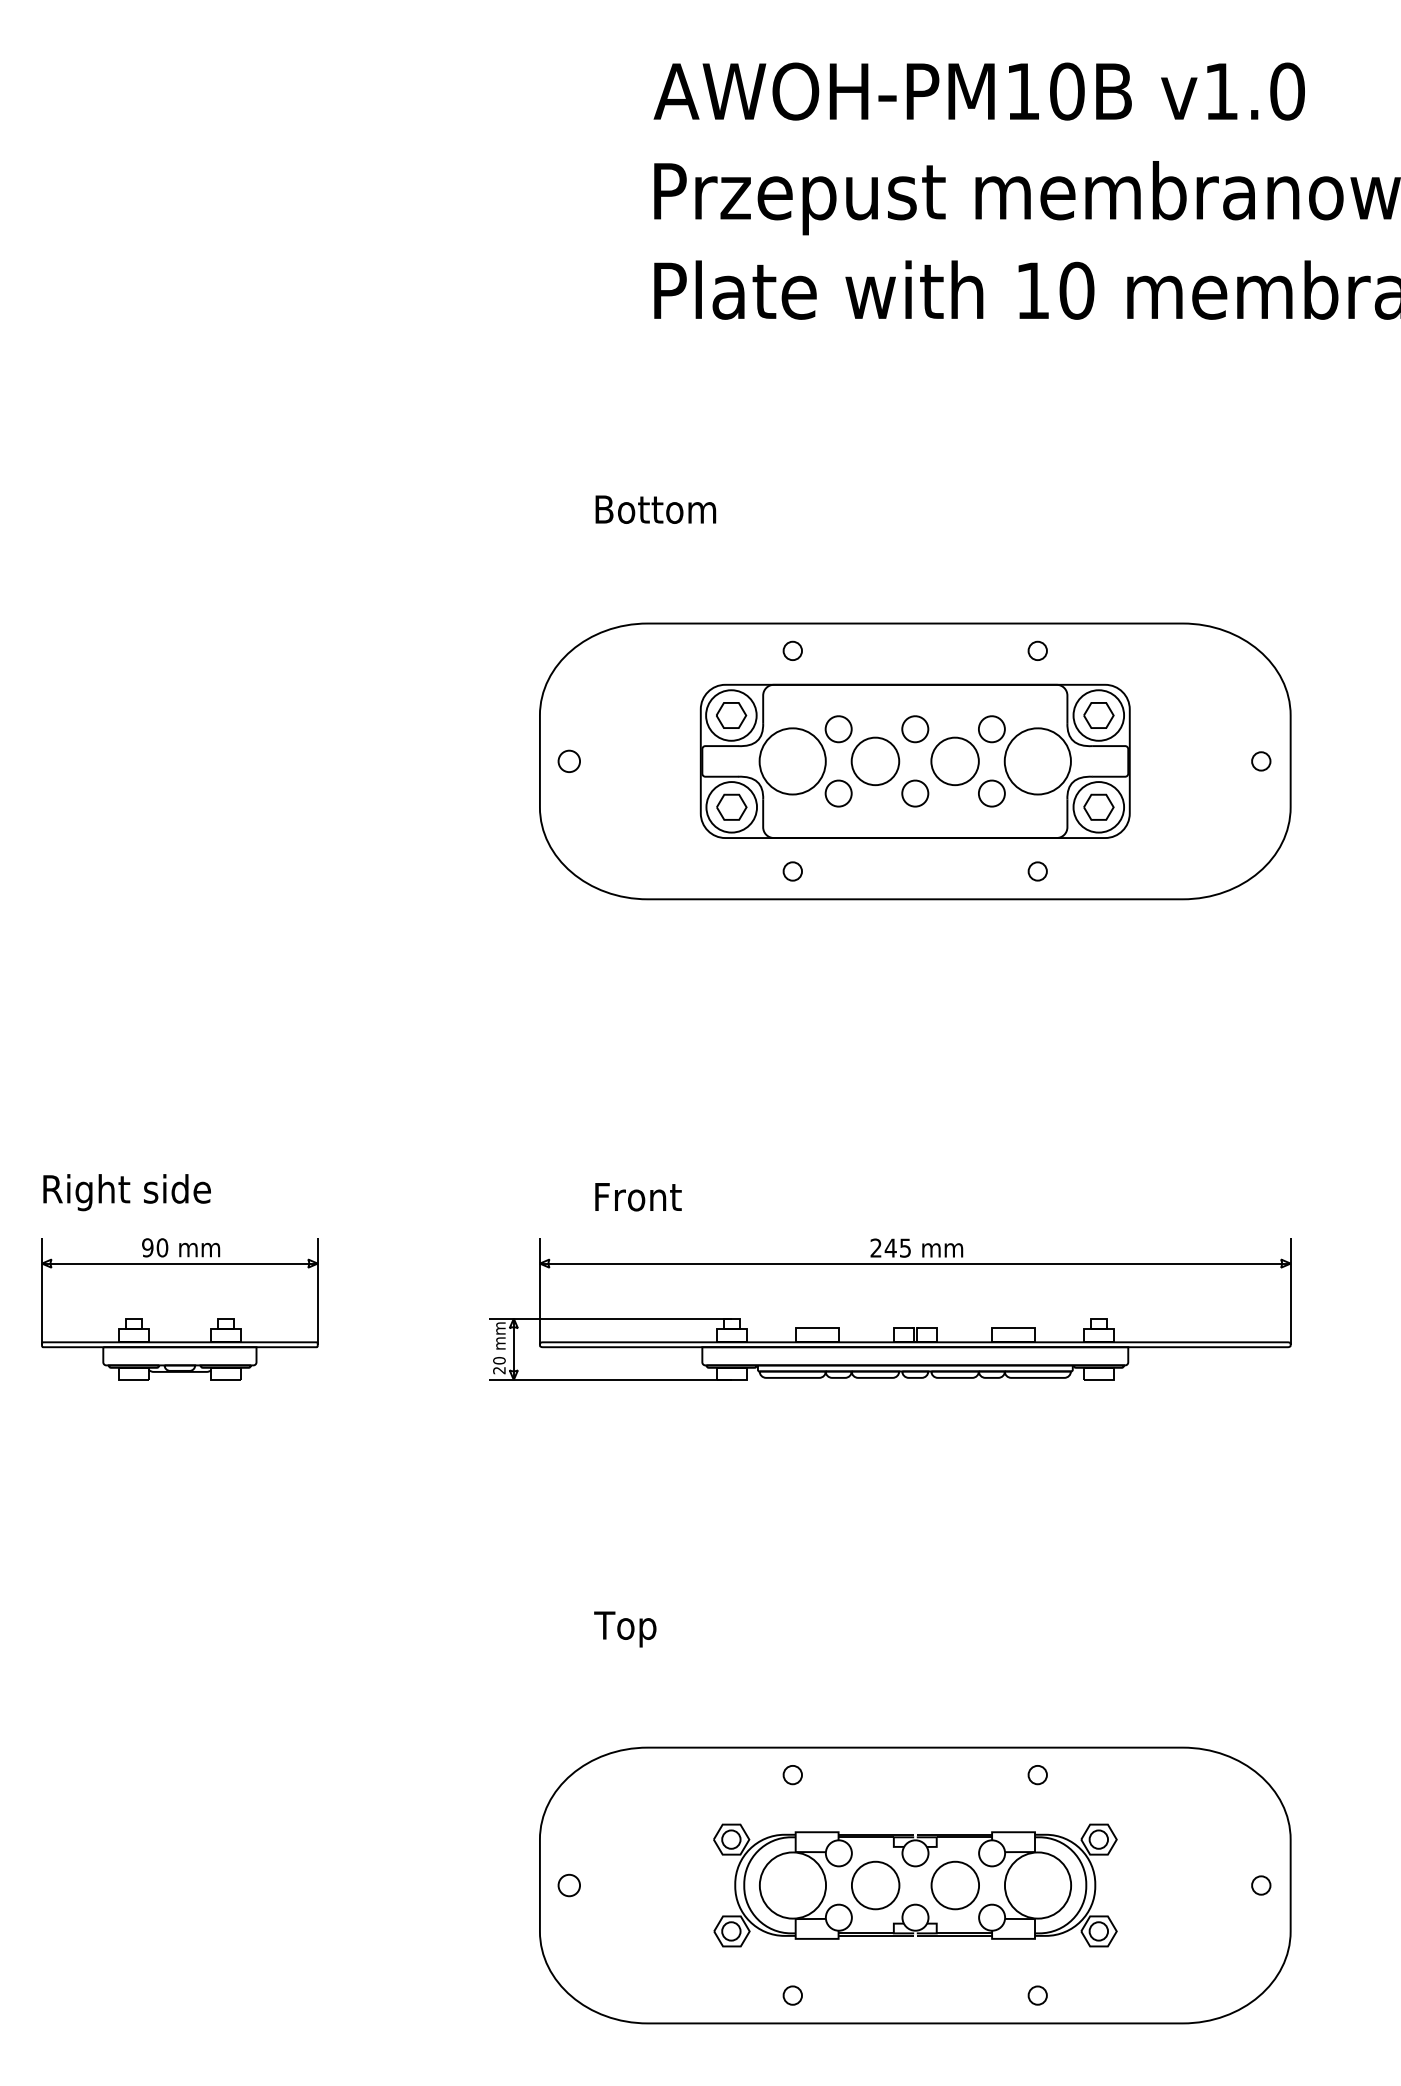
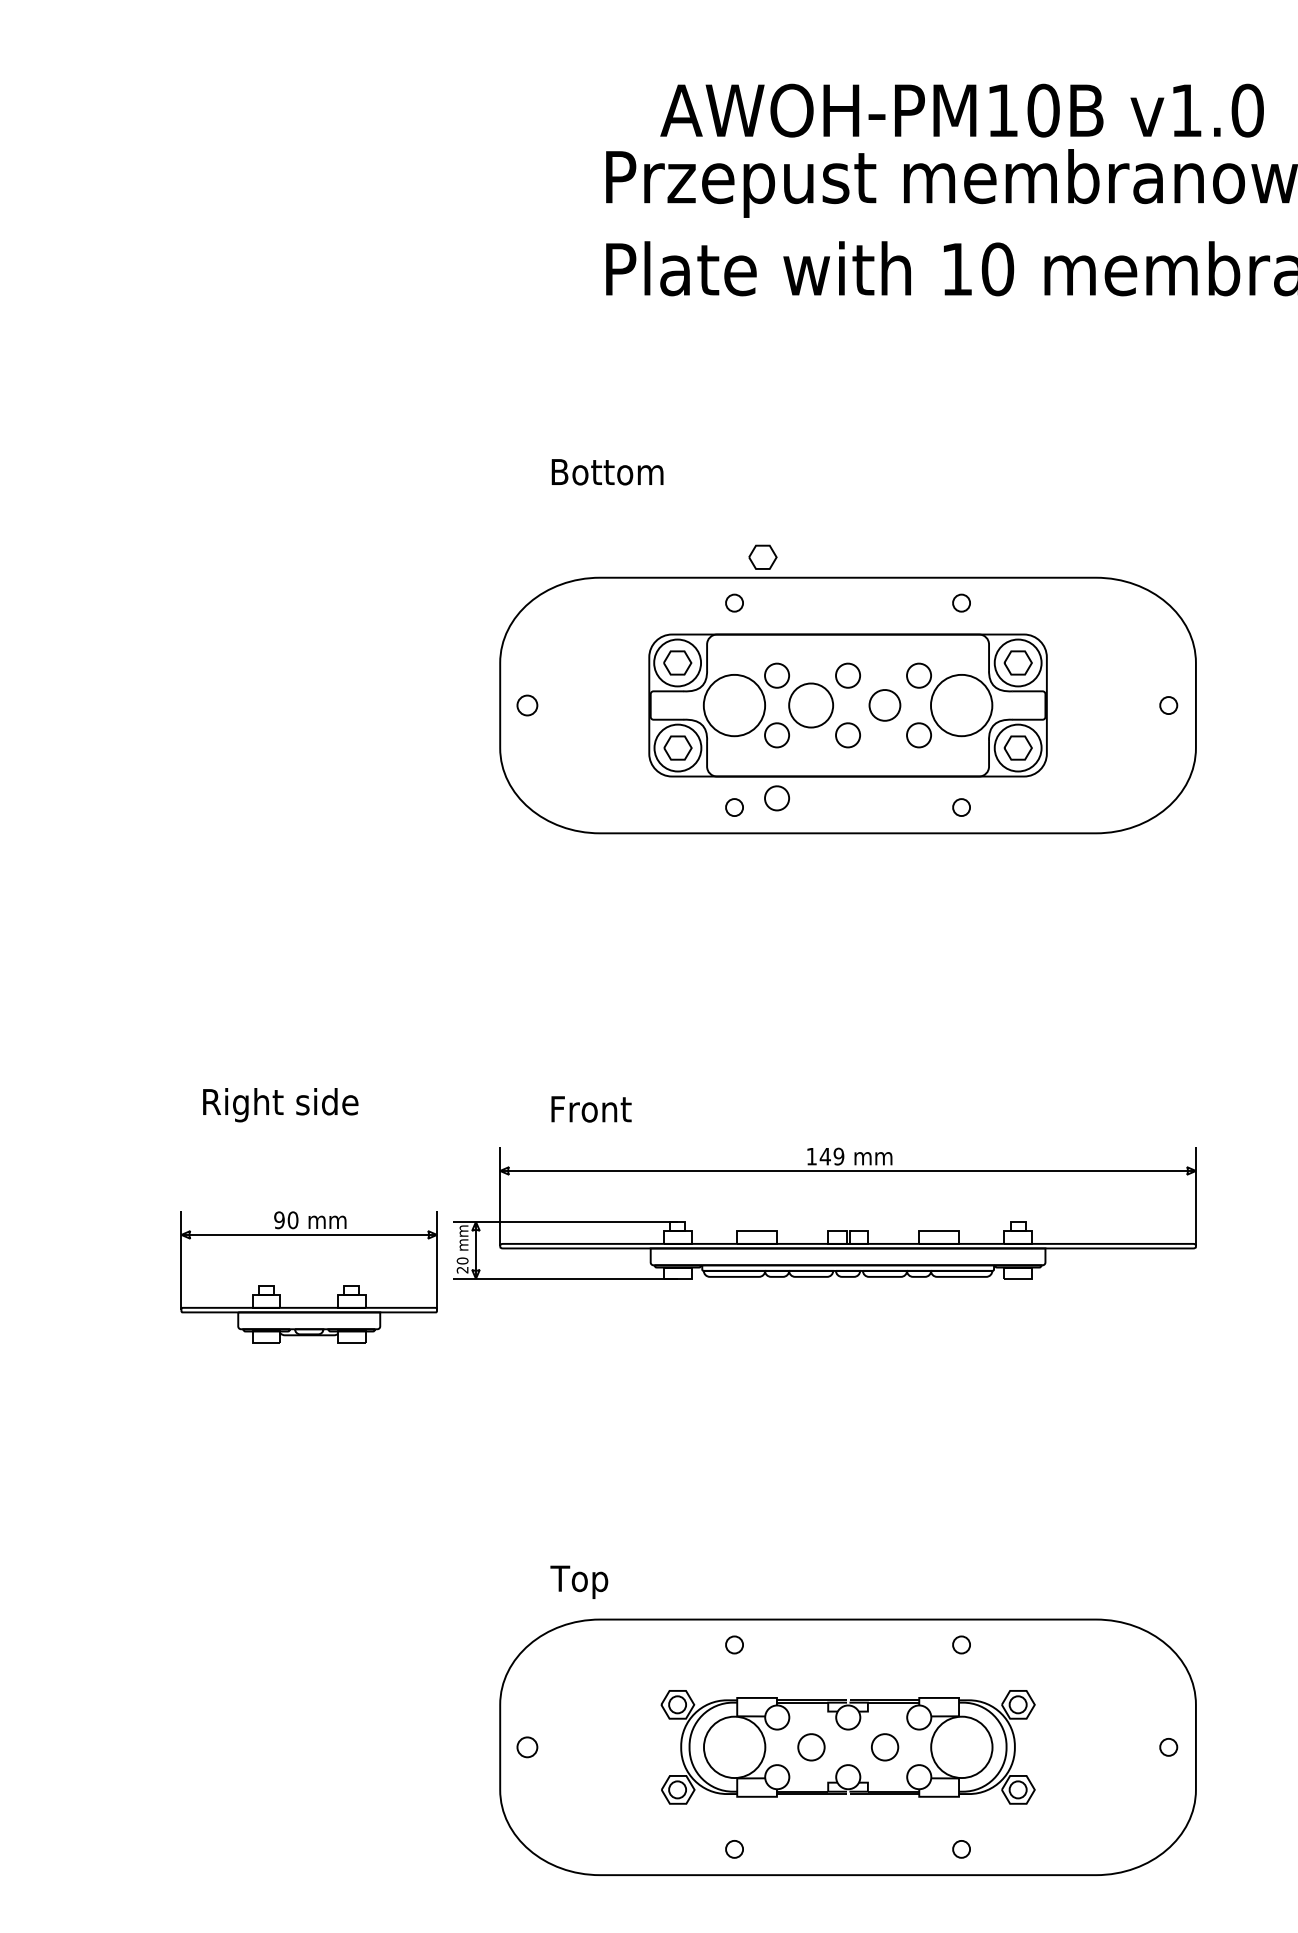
text: (978, 91) -> (961, 110), moved
part: (823, 601) -> (762, 557), added
part: (954, 760) -> (884, 704), size x0.7
part: (838, 861) -> (776, 798), added
text: (126, 1192) -> (280, 1105), moved
text: (890, 1247) -> (825, 1156), 245 -> 149
part: (179, 1309) -> (308, 1277), moved
text: (625, 1629) -> (579, 1582), moved
part: (875, 1885) -> (811, 1747), size x0.6
part: (954, 1885) -> (884, 1747), size x0.6

